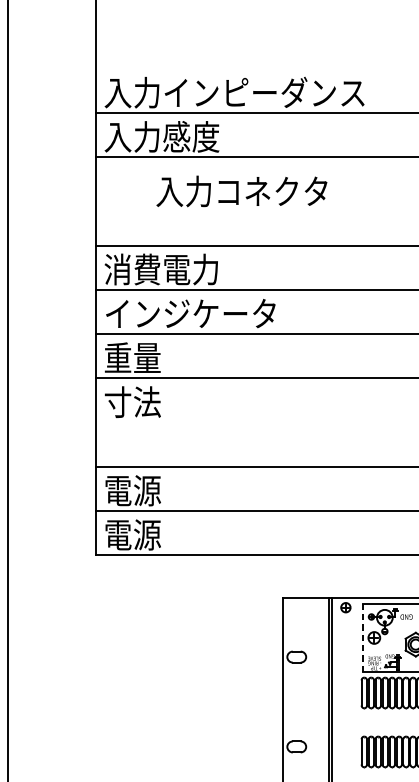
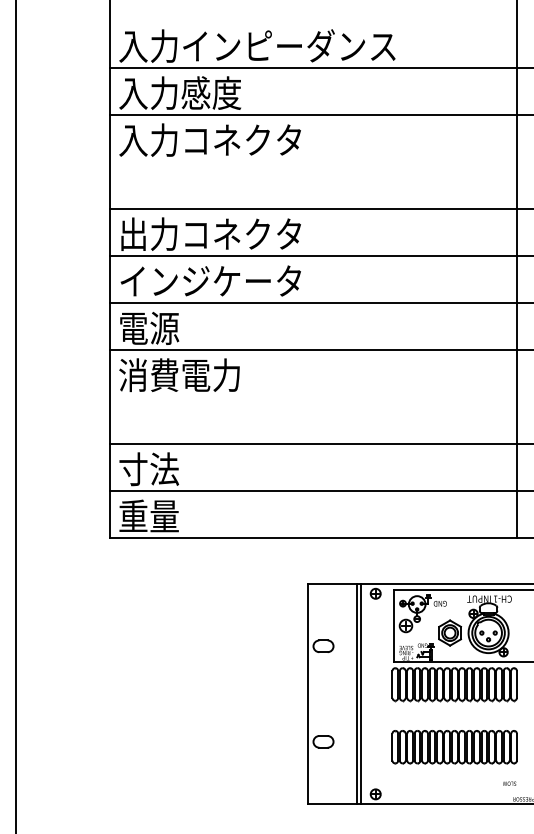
text: (241, 190) -> (209, 139), moved
text: (189, 268) -> (209, 233), 消費電力 -> 出力コネクタ
text: (133, 357) -> (149, 327), 重量 -> 電源
text: (161, 402) -> (179, 375), 寸法 -> 消費電力
text: (133, 490) -> (149, 469), 電源 -> 寸法
text: (133, 535) -> (149, 516), 電源 -> 重量
line: (363, 637) -> (394, 625), dashed -> solid

